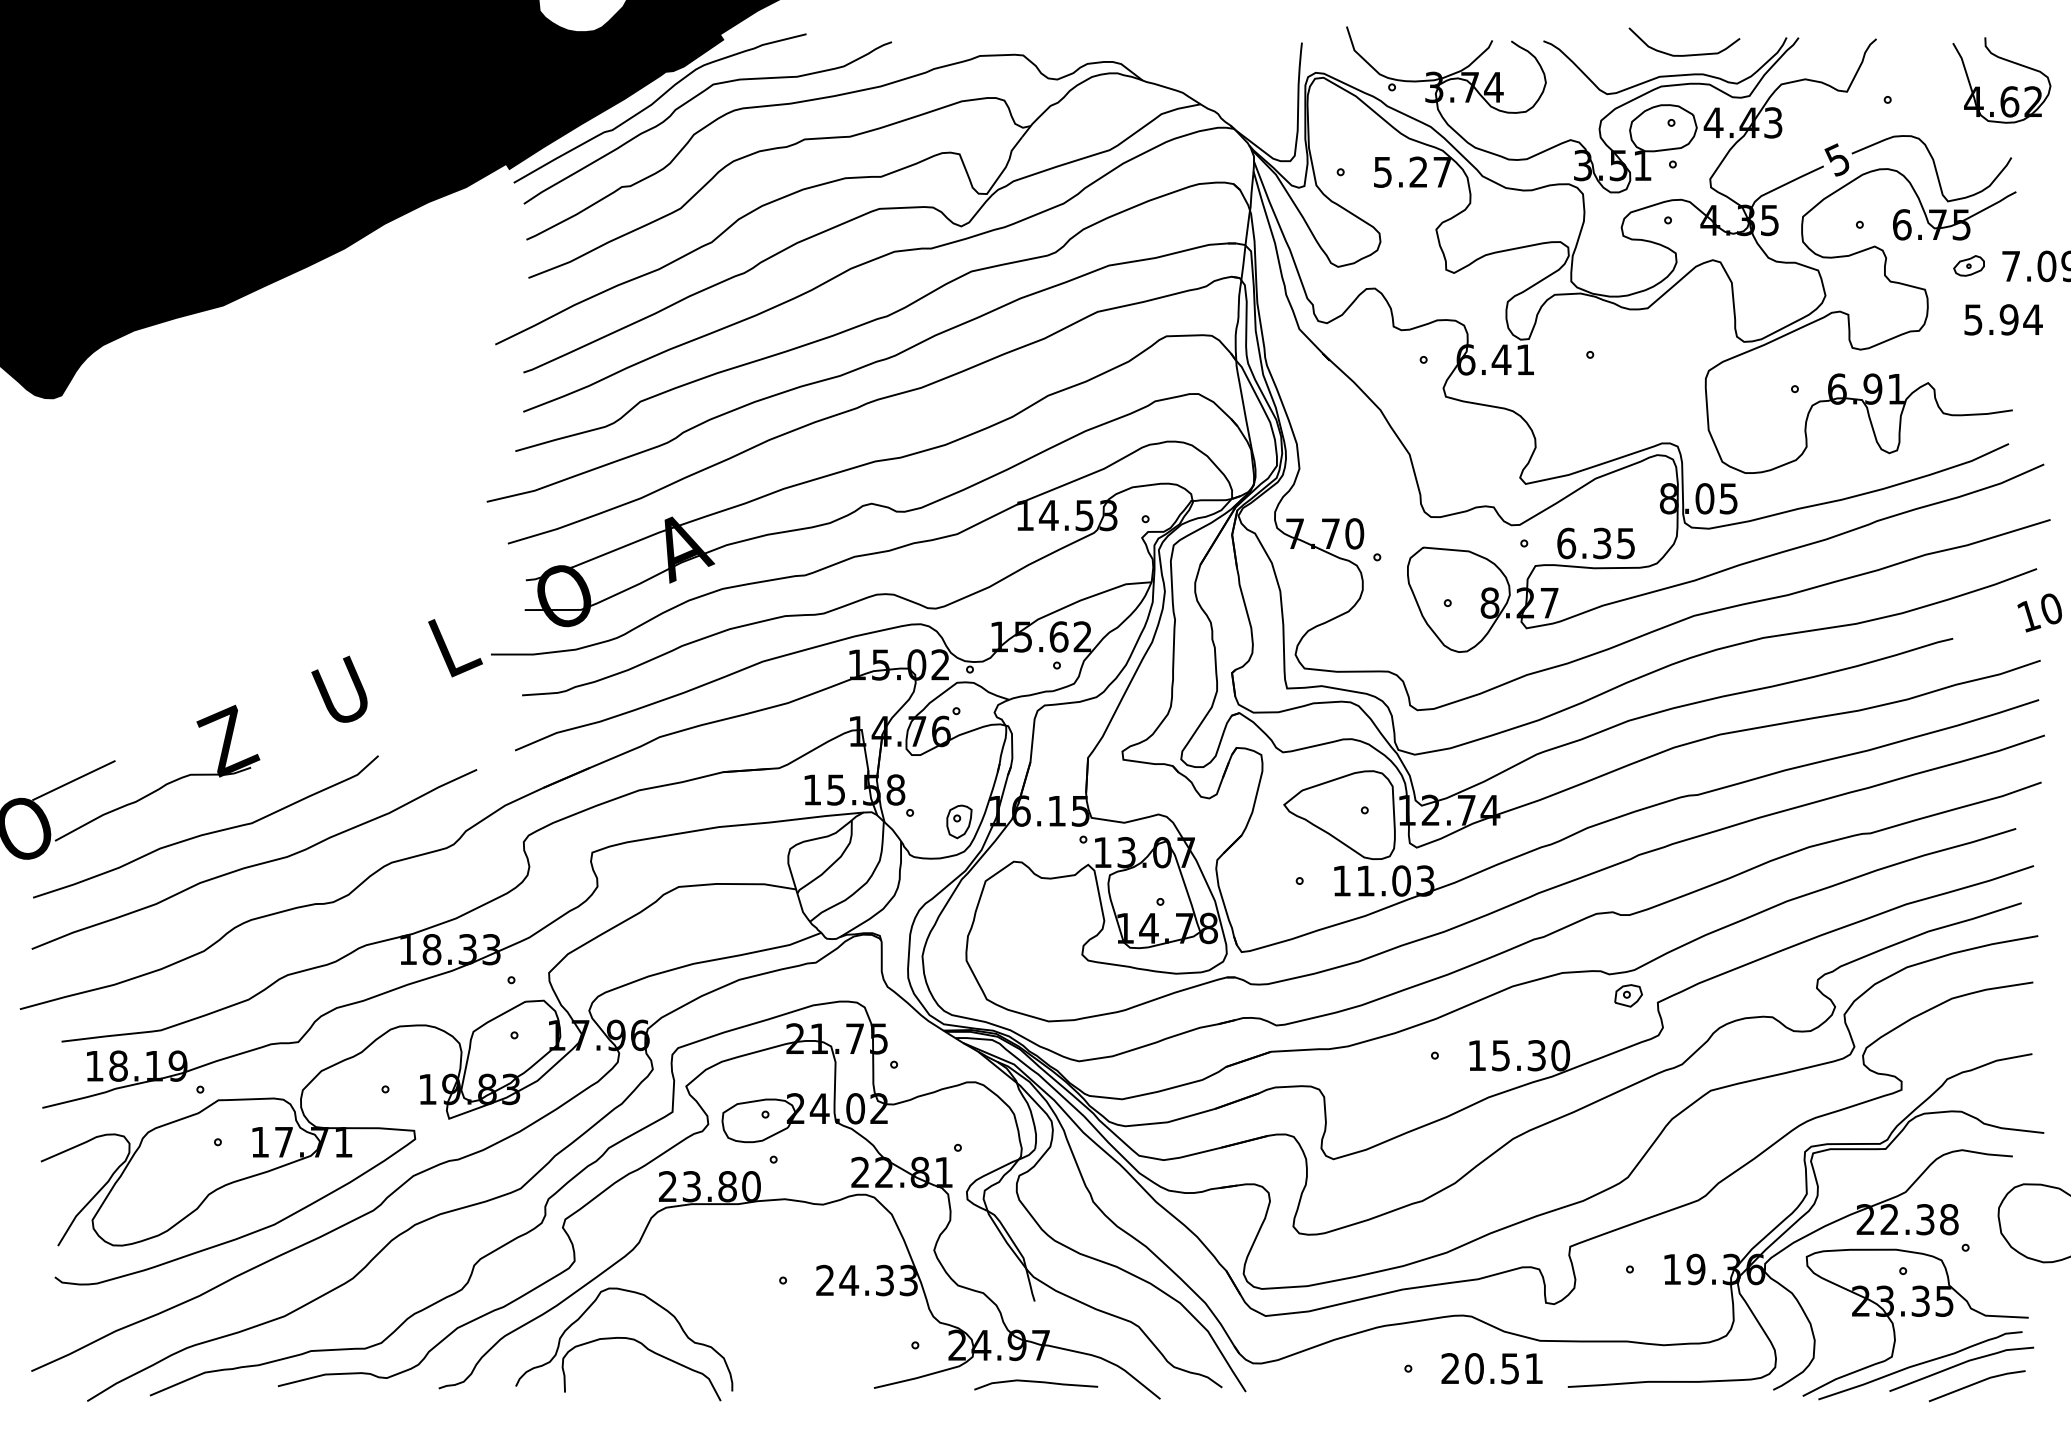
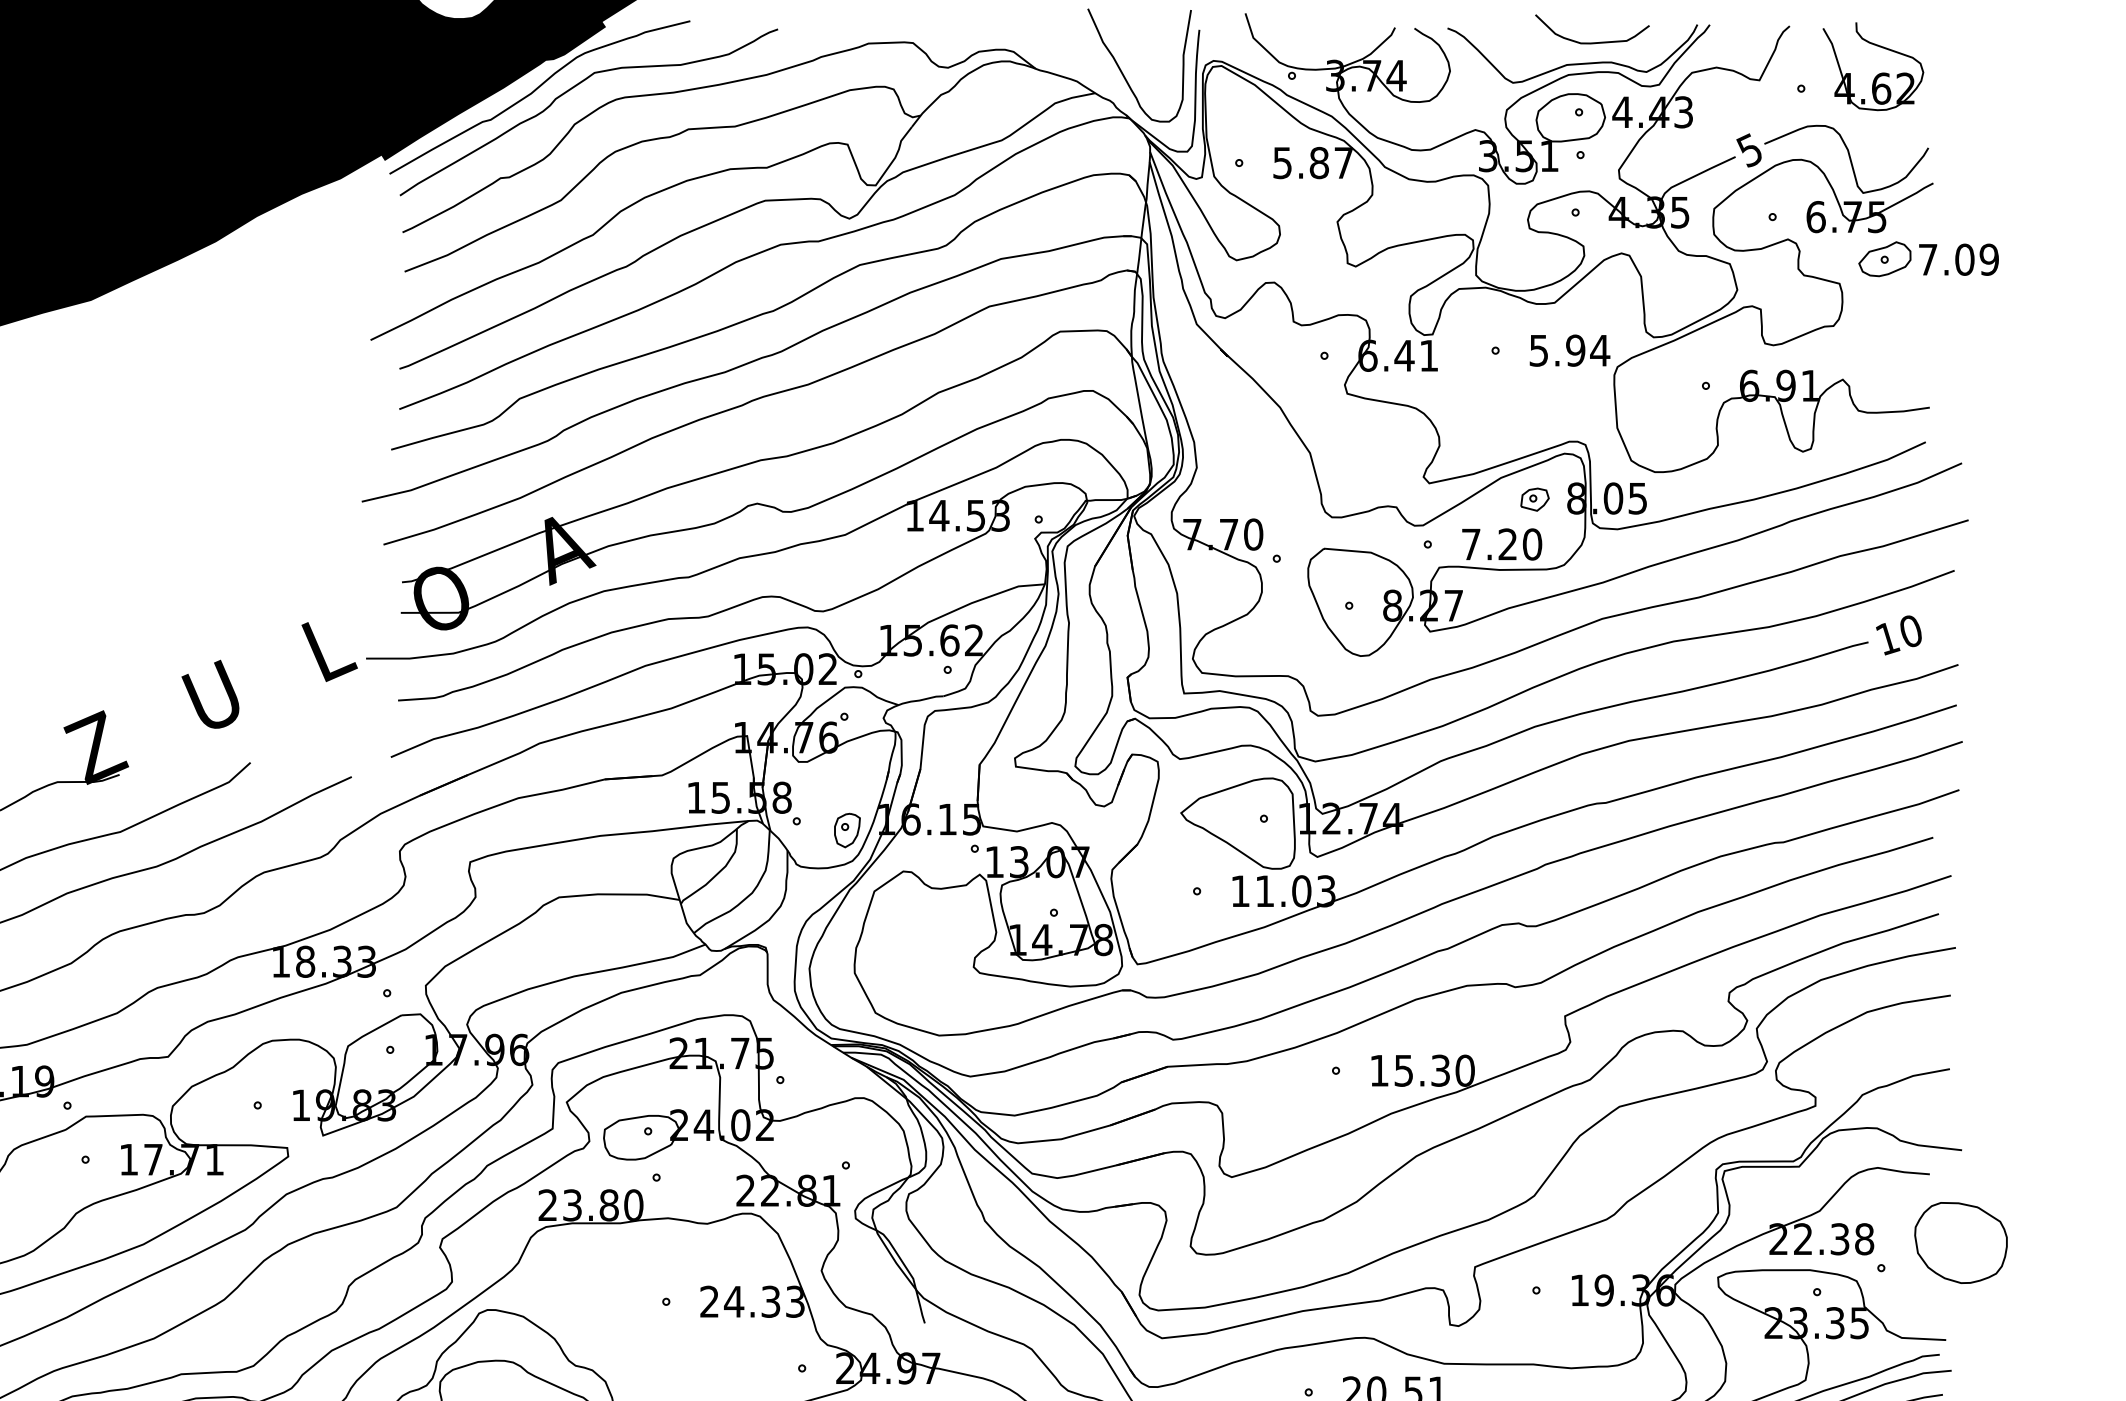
curve: (1228, 85) -> (1123, 73), added
part: (2006, 87) -> (1878, 73), moved
text: (1418, 171) -> (1319, 162), 5.27 -> 5.87
part: (1968, 265) -> (1884, 258), size x1.67
text: (2003, 319) -> (1569, 350), moved
text: (1596, 543) -> (1502, 544), 6.35 -> 7.20
text: (2039, 612) -> (1898, 634), moved
part: (1628, 995) -> (1534, 499), moved

